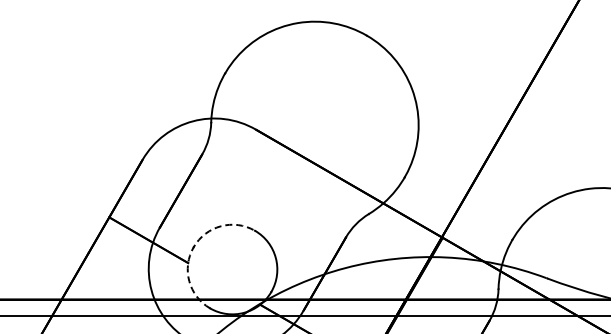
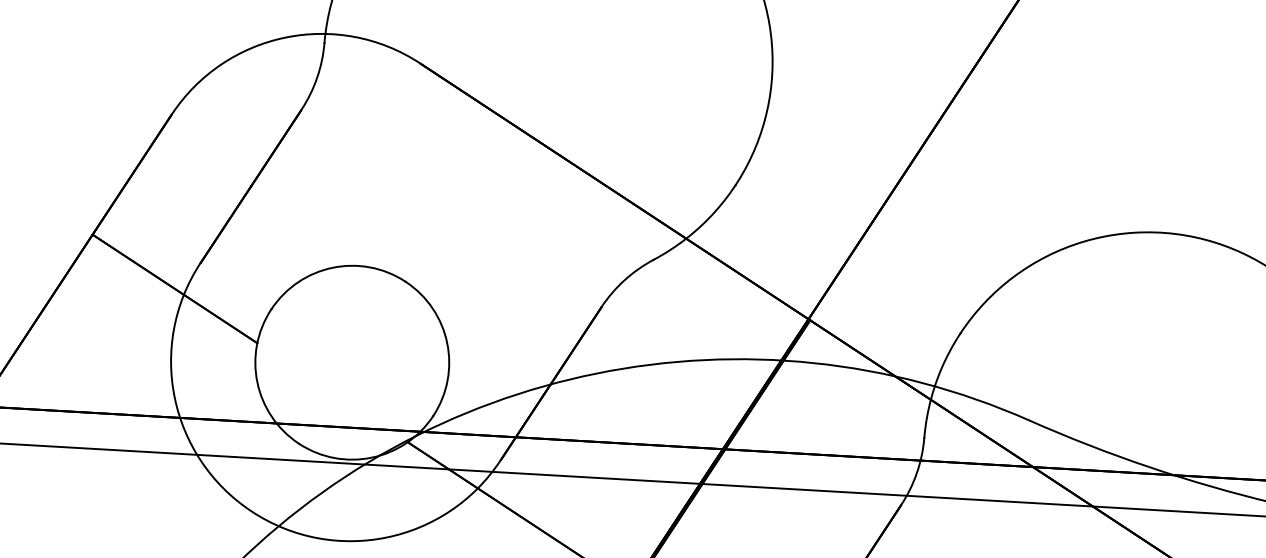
arc: (193, 247) -> (270, 310), dashed -> solid

